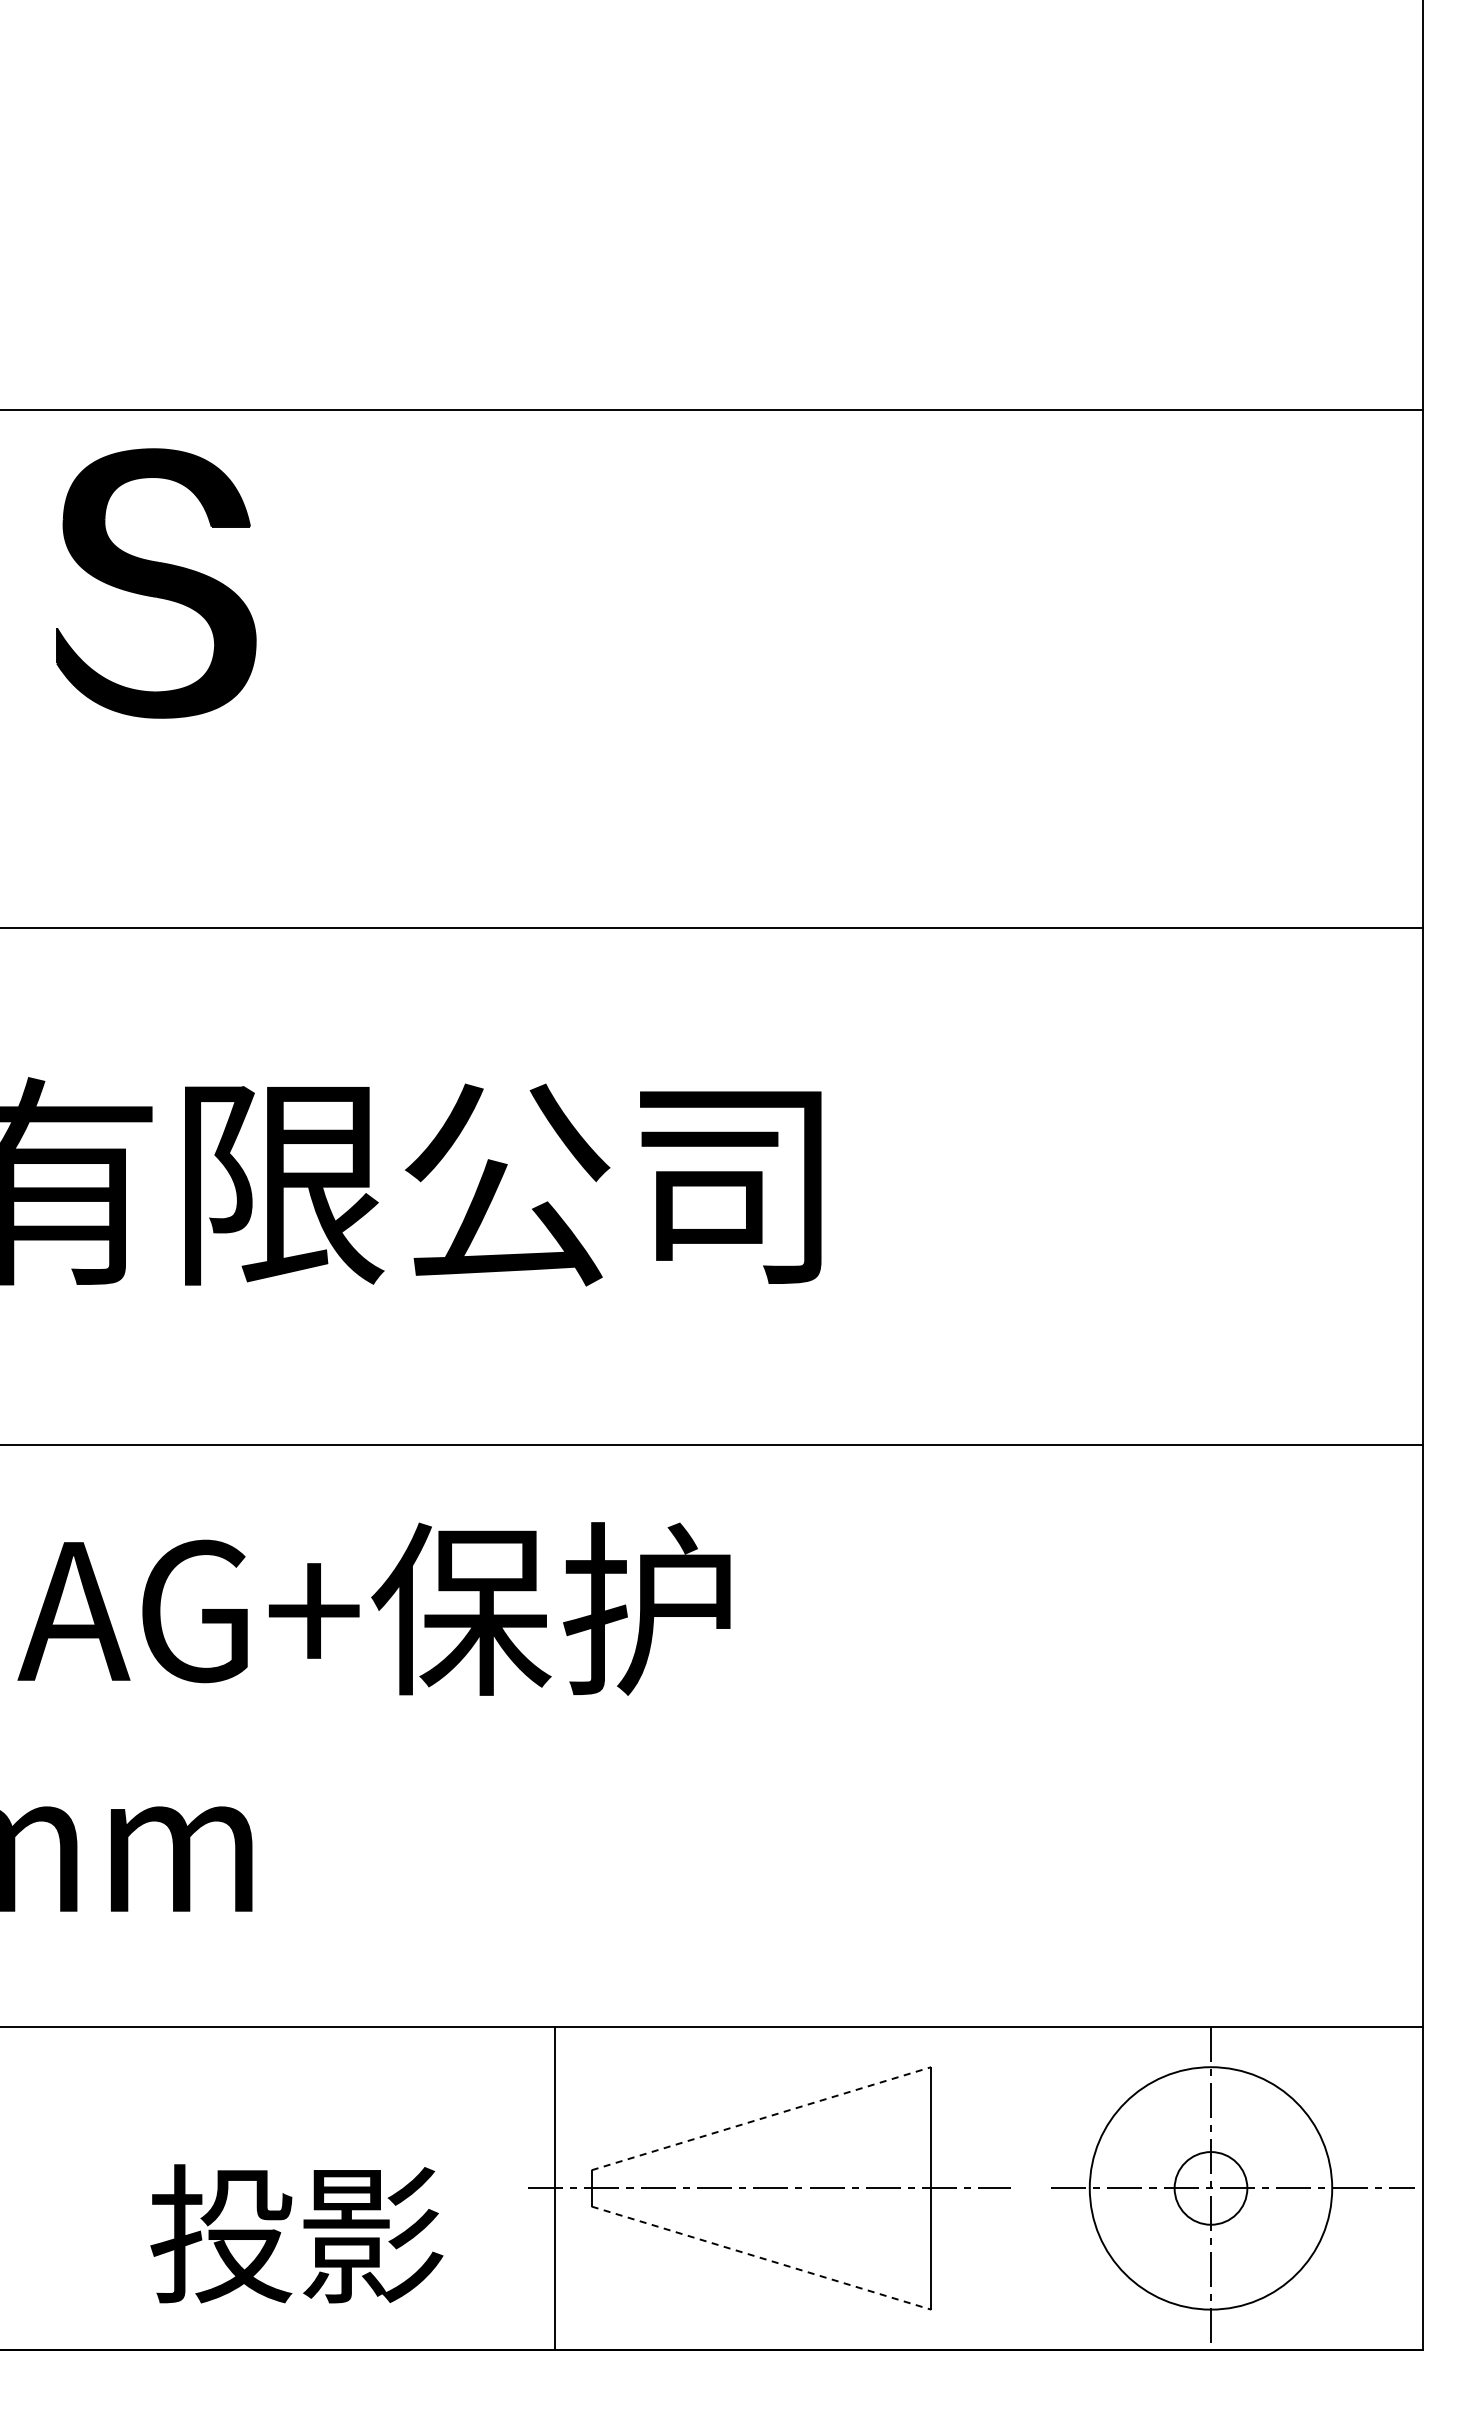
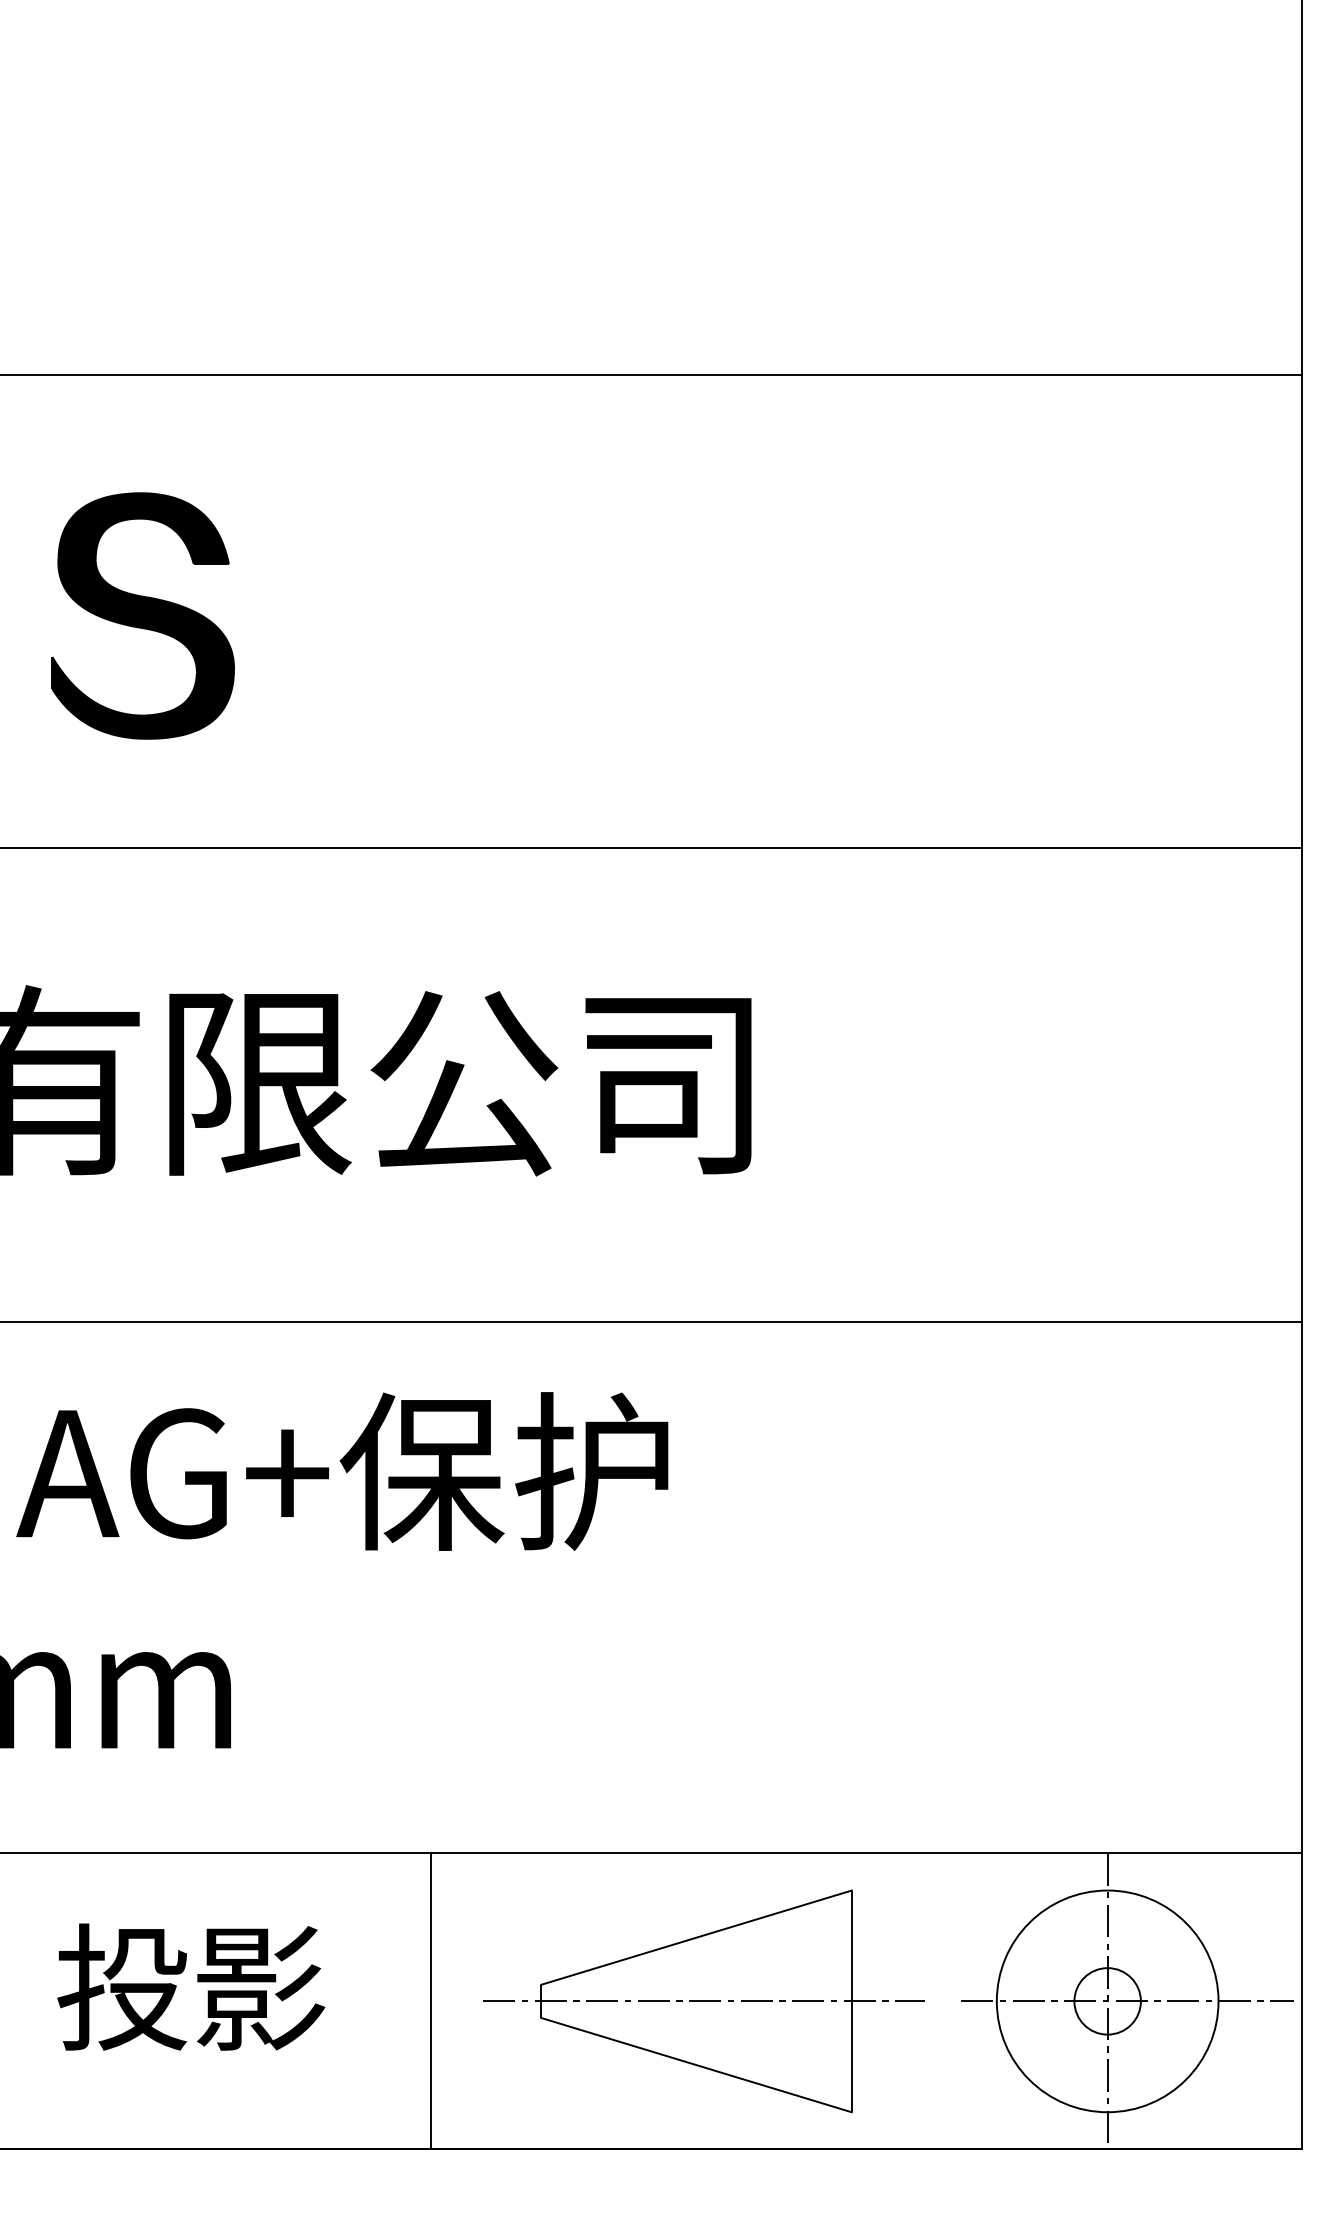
part: (156, 583) -> (143, 615), moved
line: (761, 2118) -> (696, 1937), dashed -> solid
line: (554, 2188) -> (430, 2001), moved
text: (296, 2233) -> (190, 1986), moved
line: (761, 2258) -> (696, 2065), dashed -> solid

